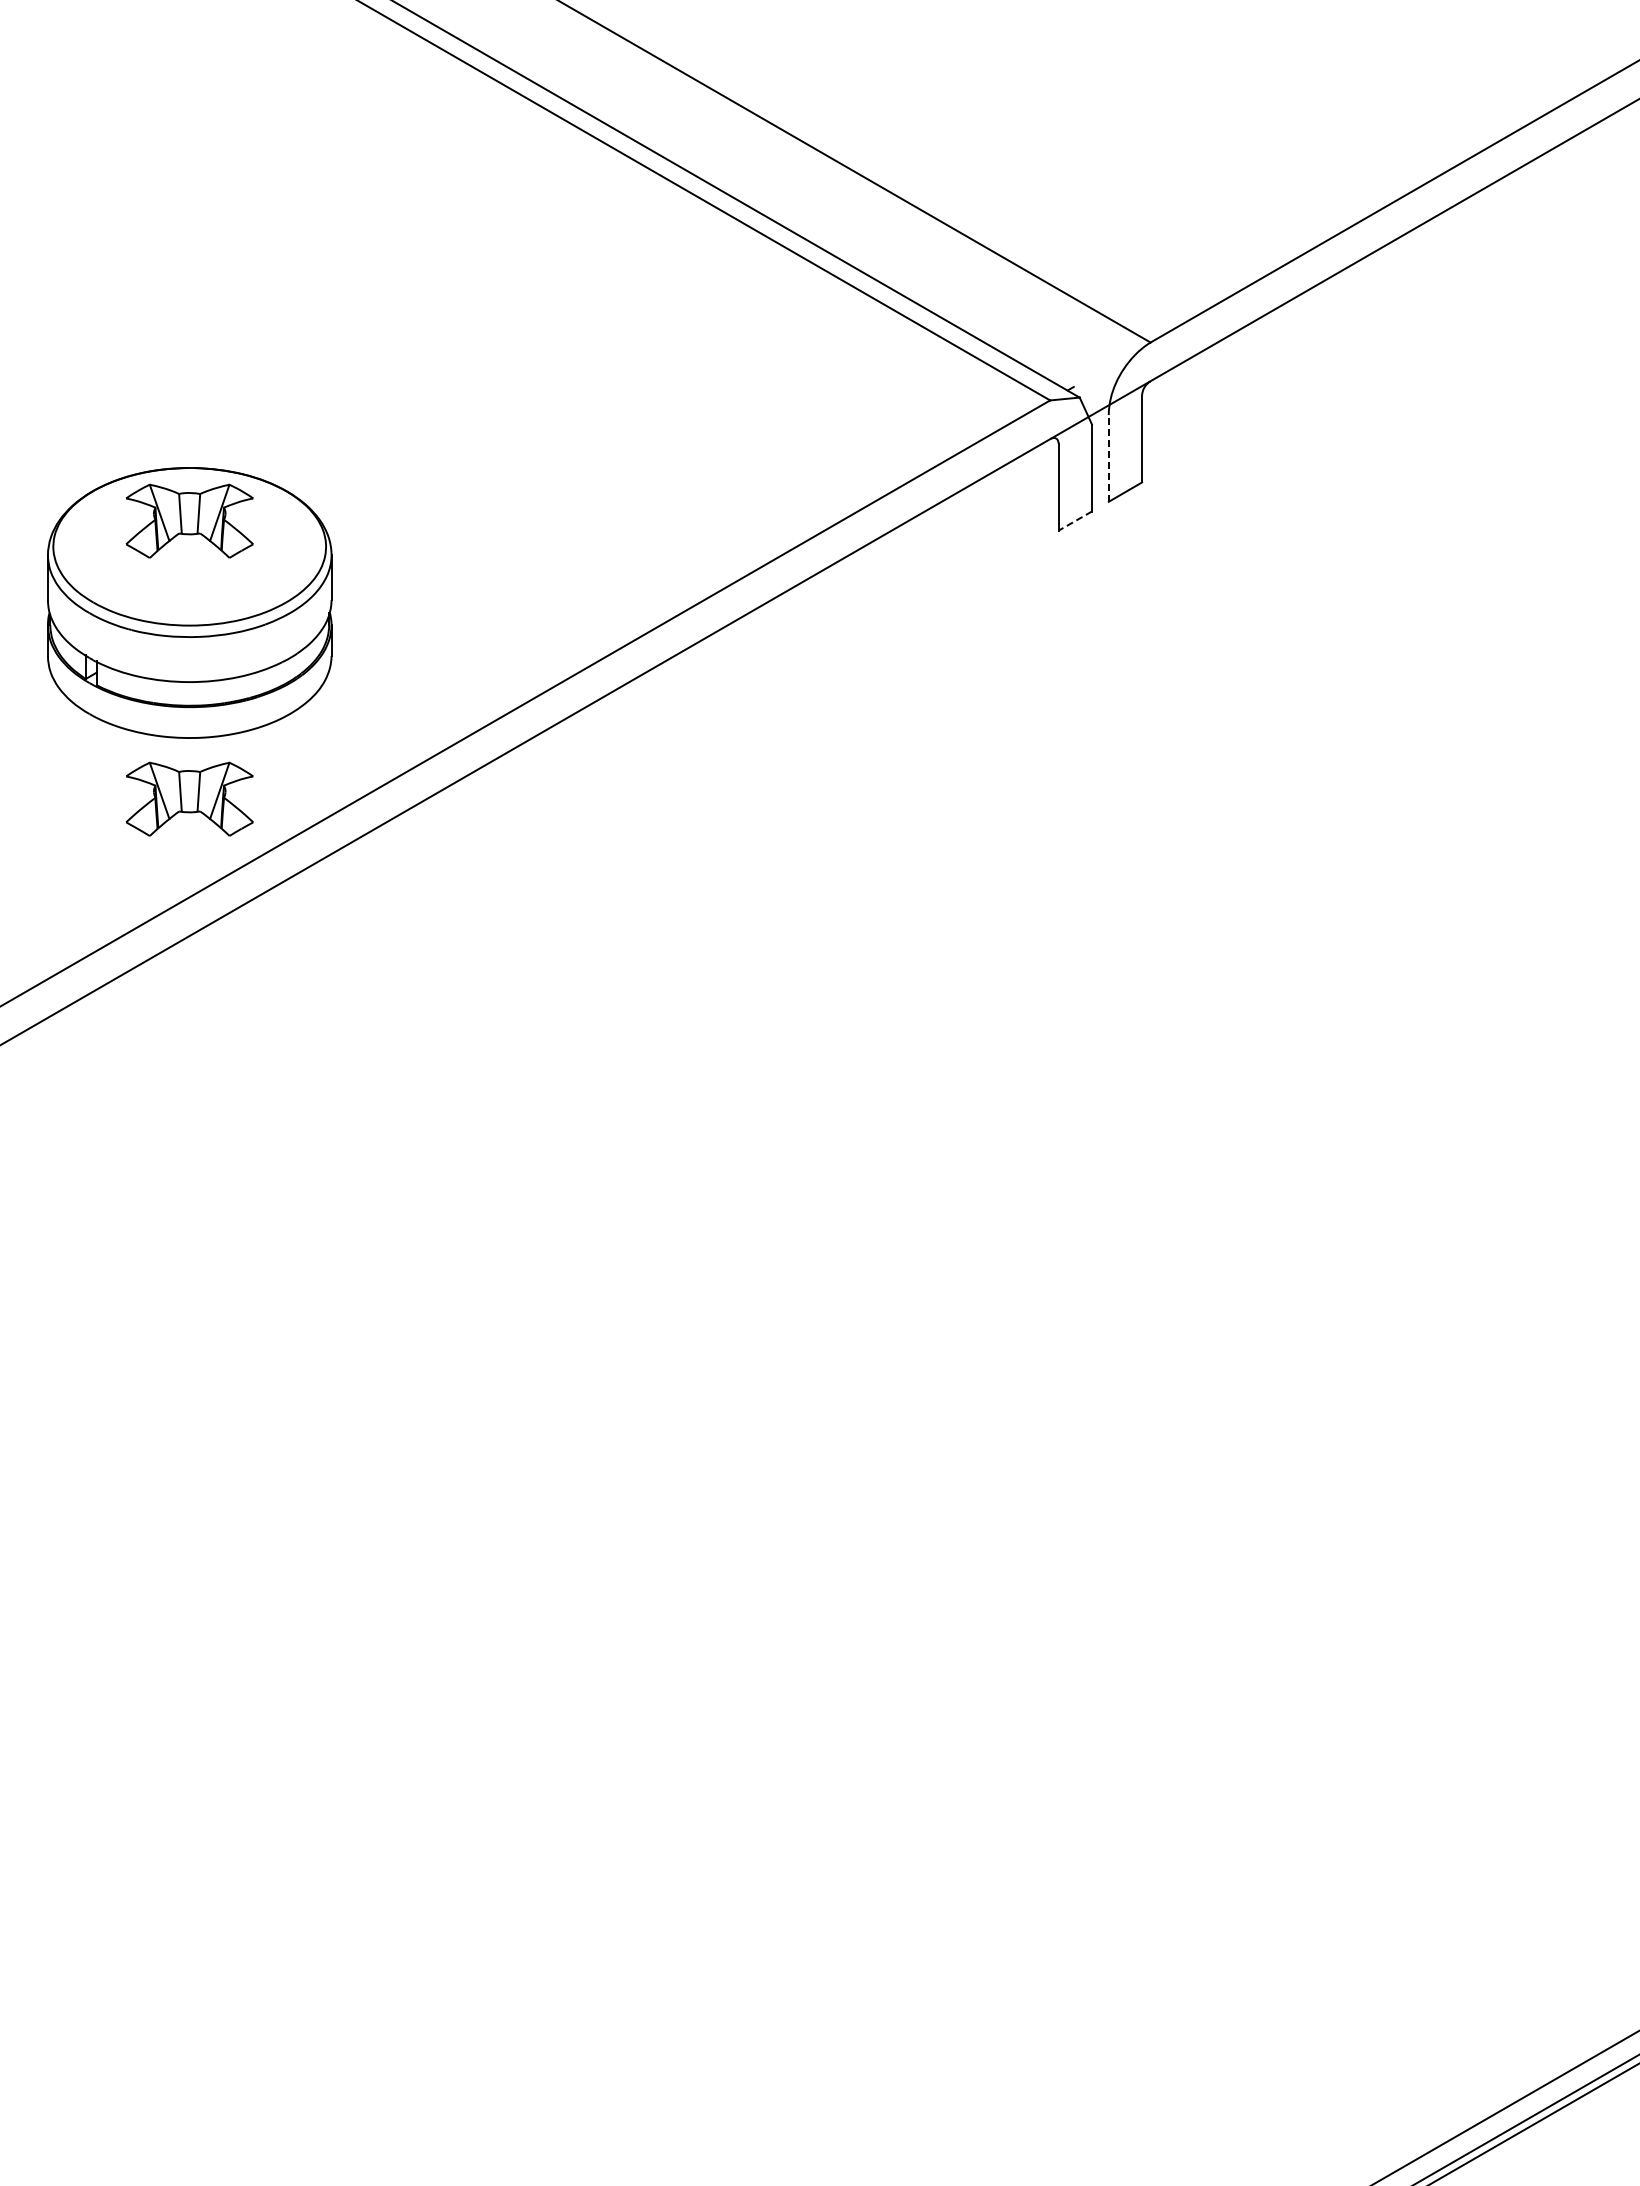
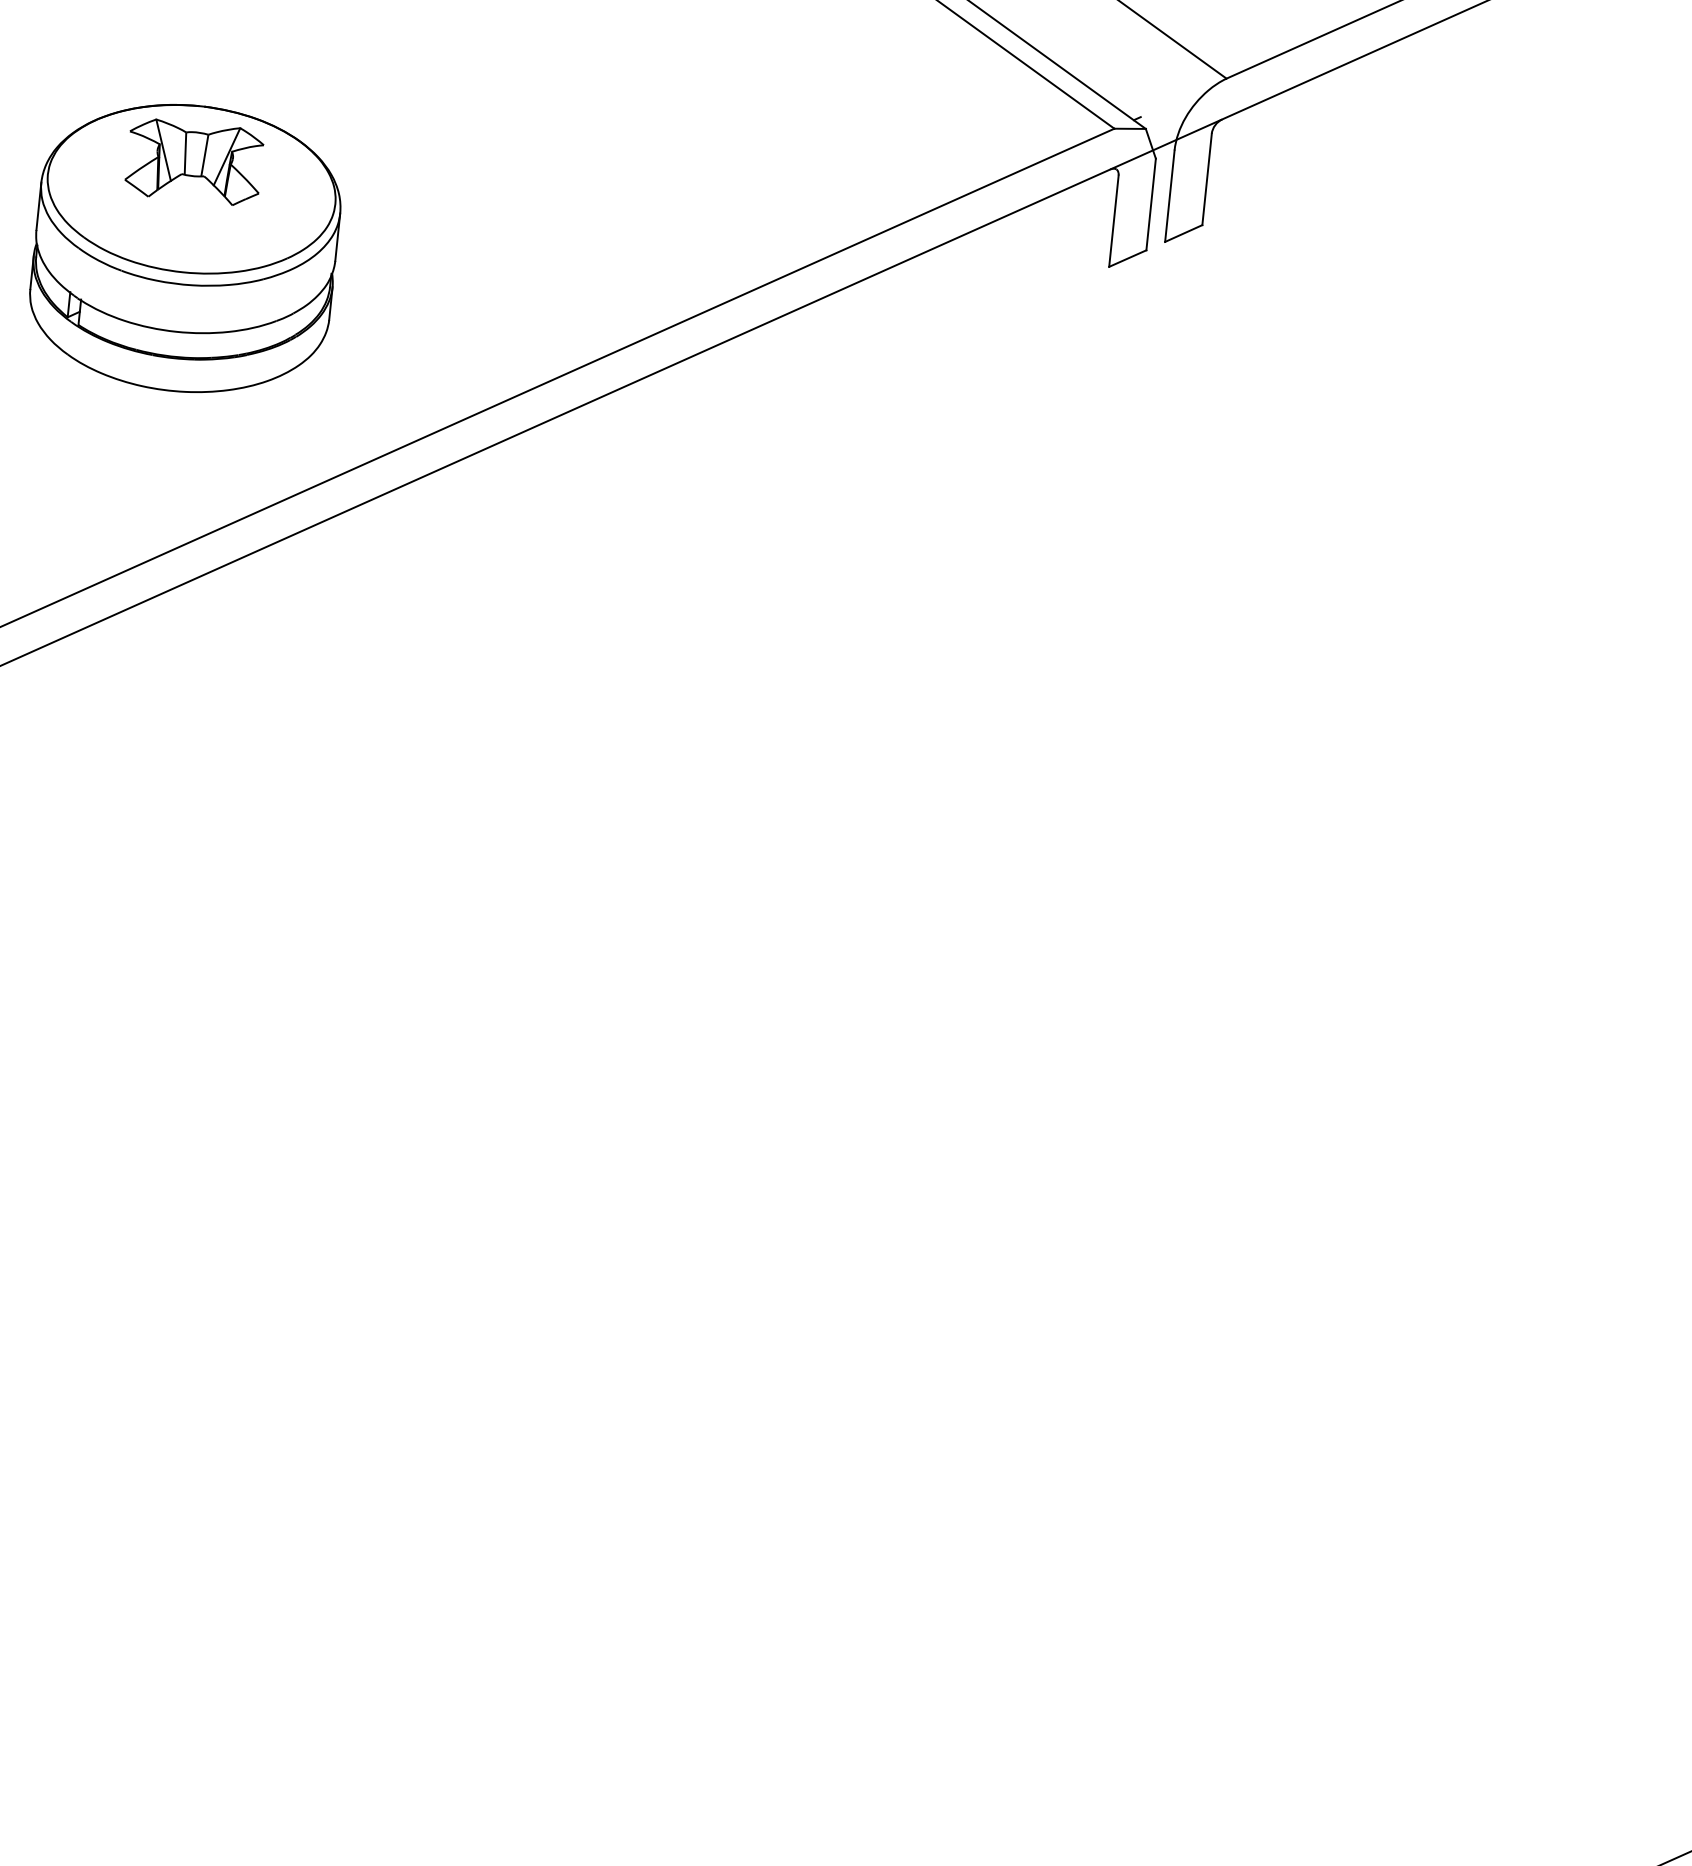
line: (1108, 457) -> (1169, 195), dashed -> solid
line: (1074, 521) -> (1126, 258), dashed -> solid
part: (189, 798) -> (164, 454), removed

